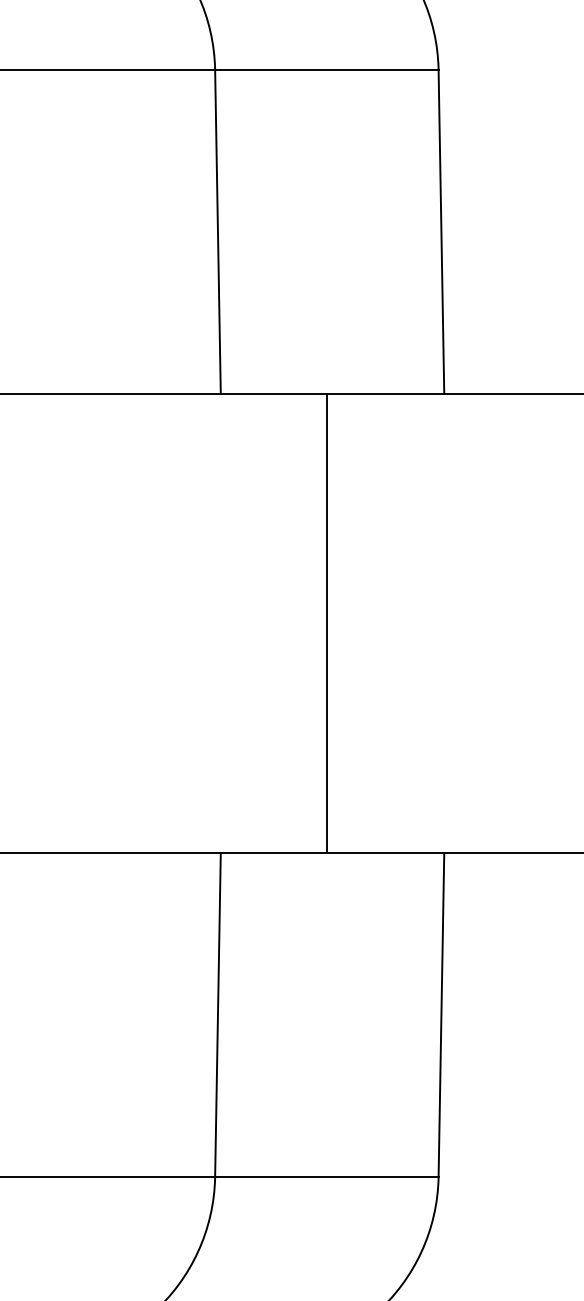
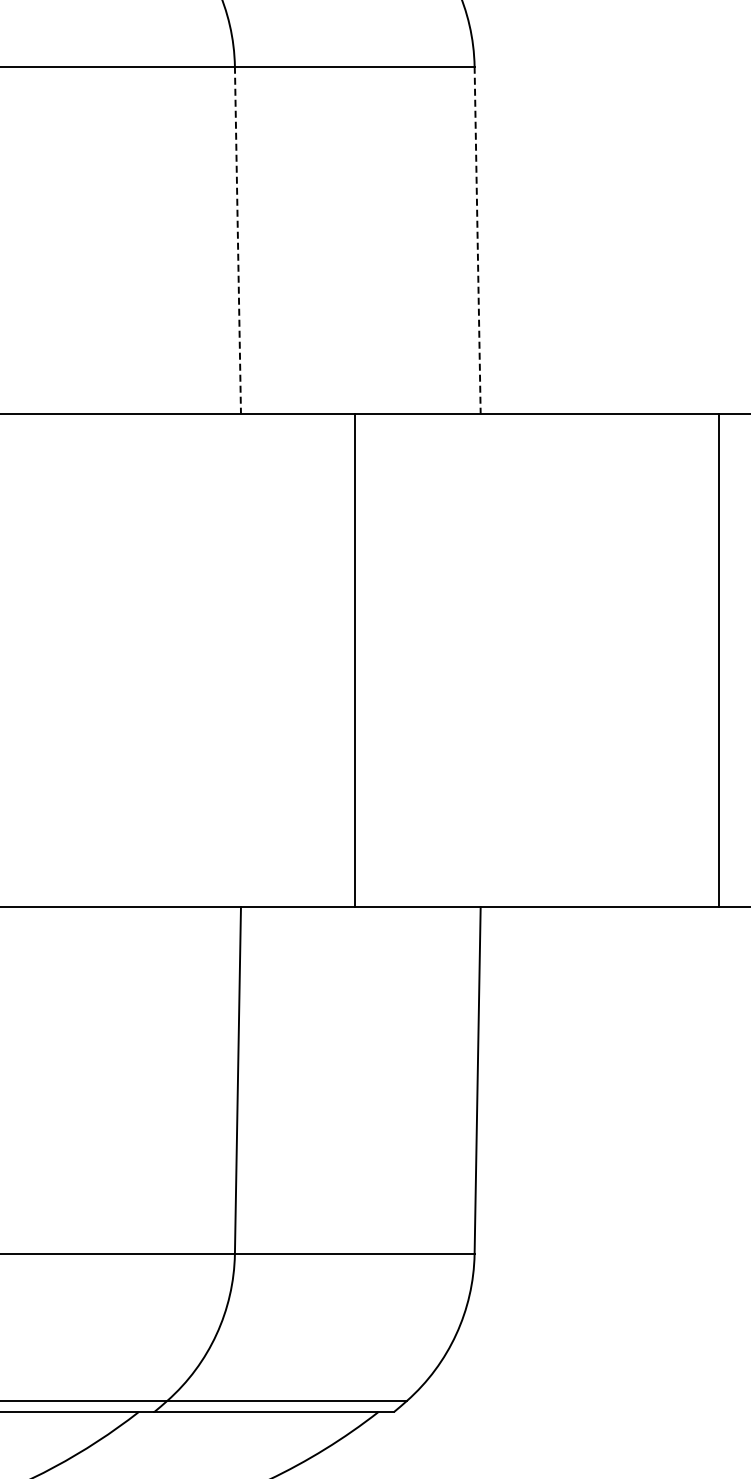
line: (217, 232) -> (237, 240), solid -> dashed
line: (441, 232) -> (477, 240), solid -> dashed

